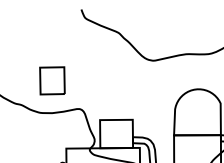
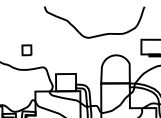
part: (51, 81) -> (26, 50), size x0.6

